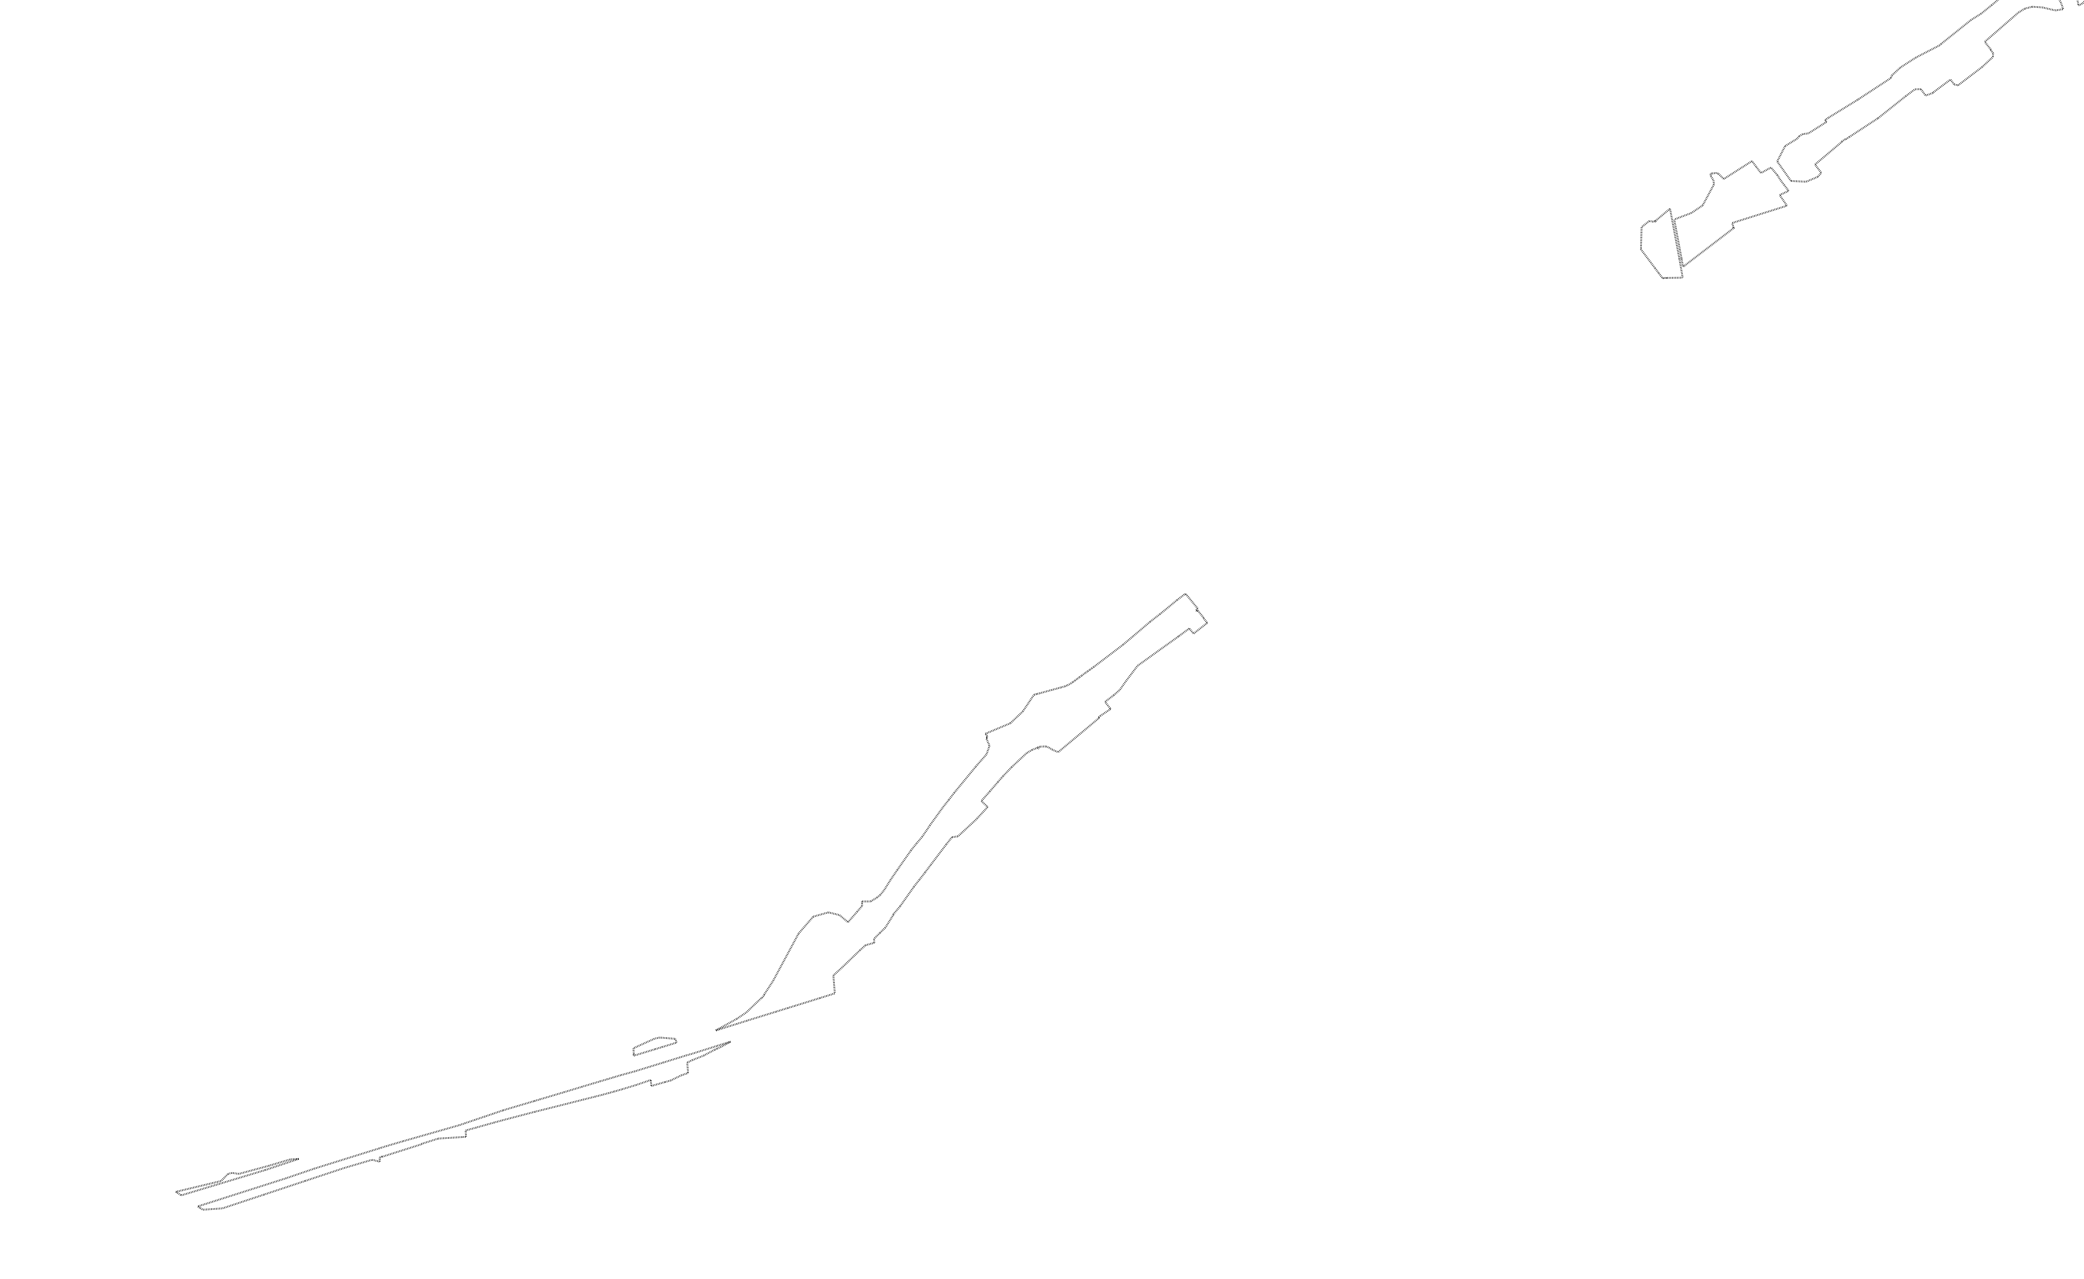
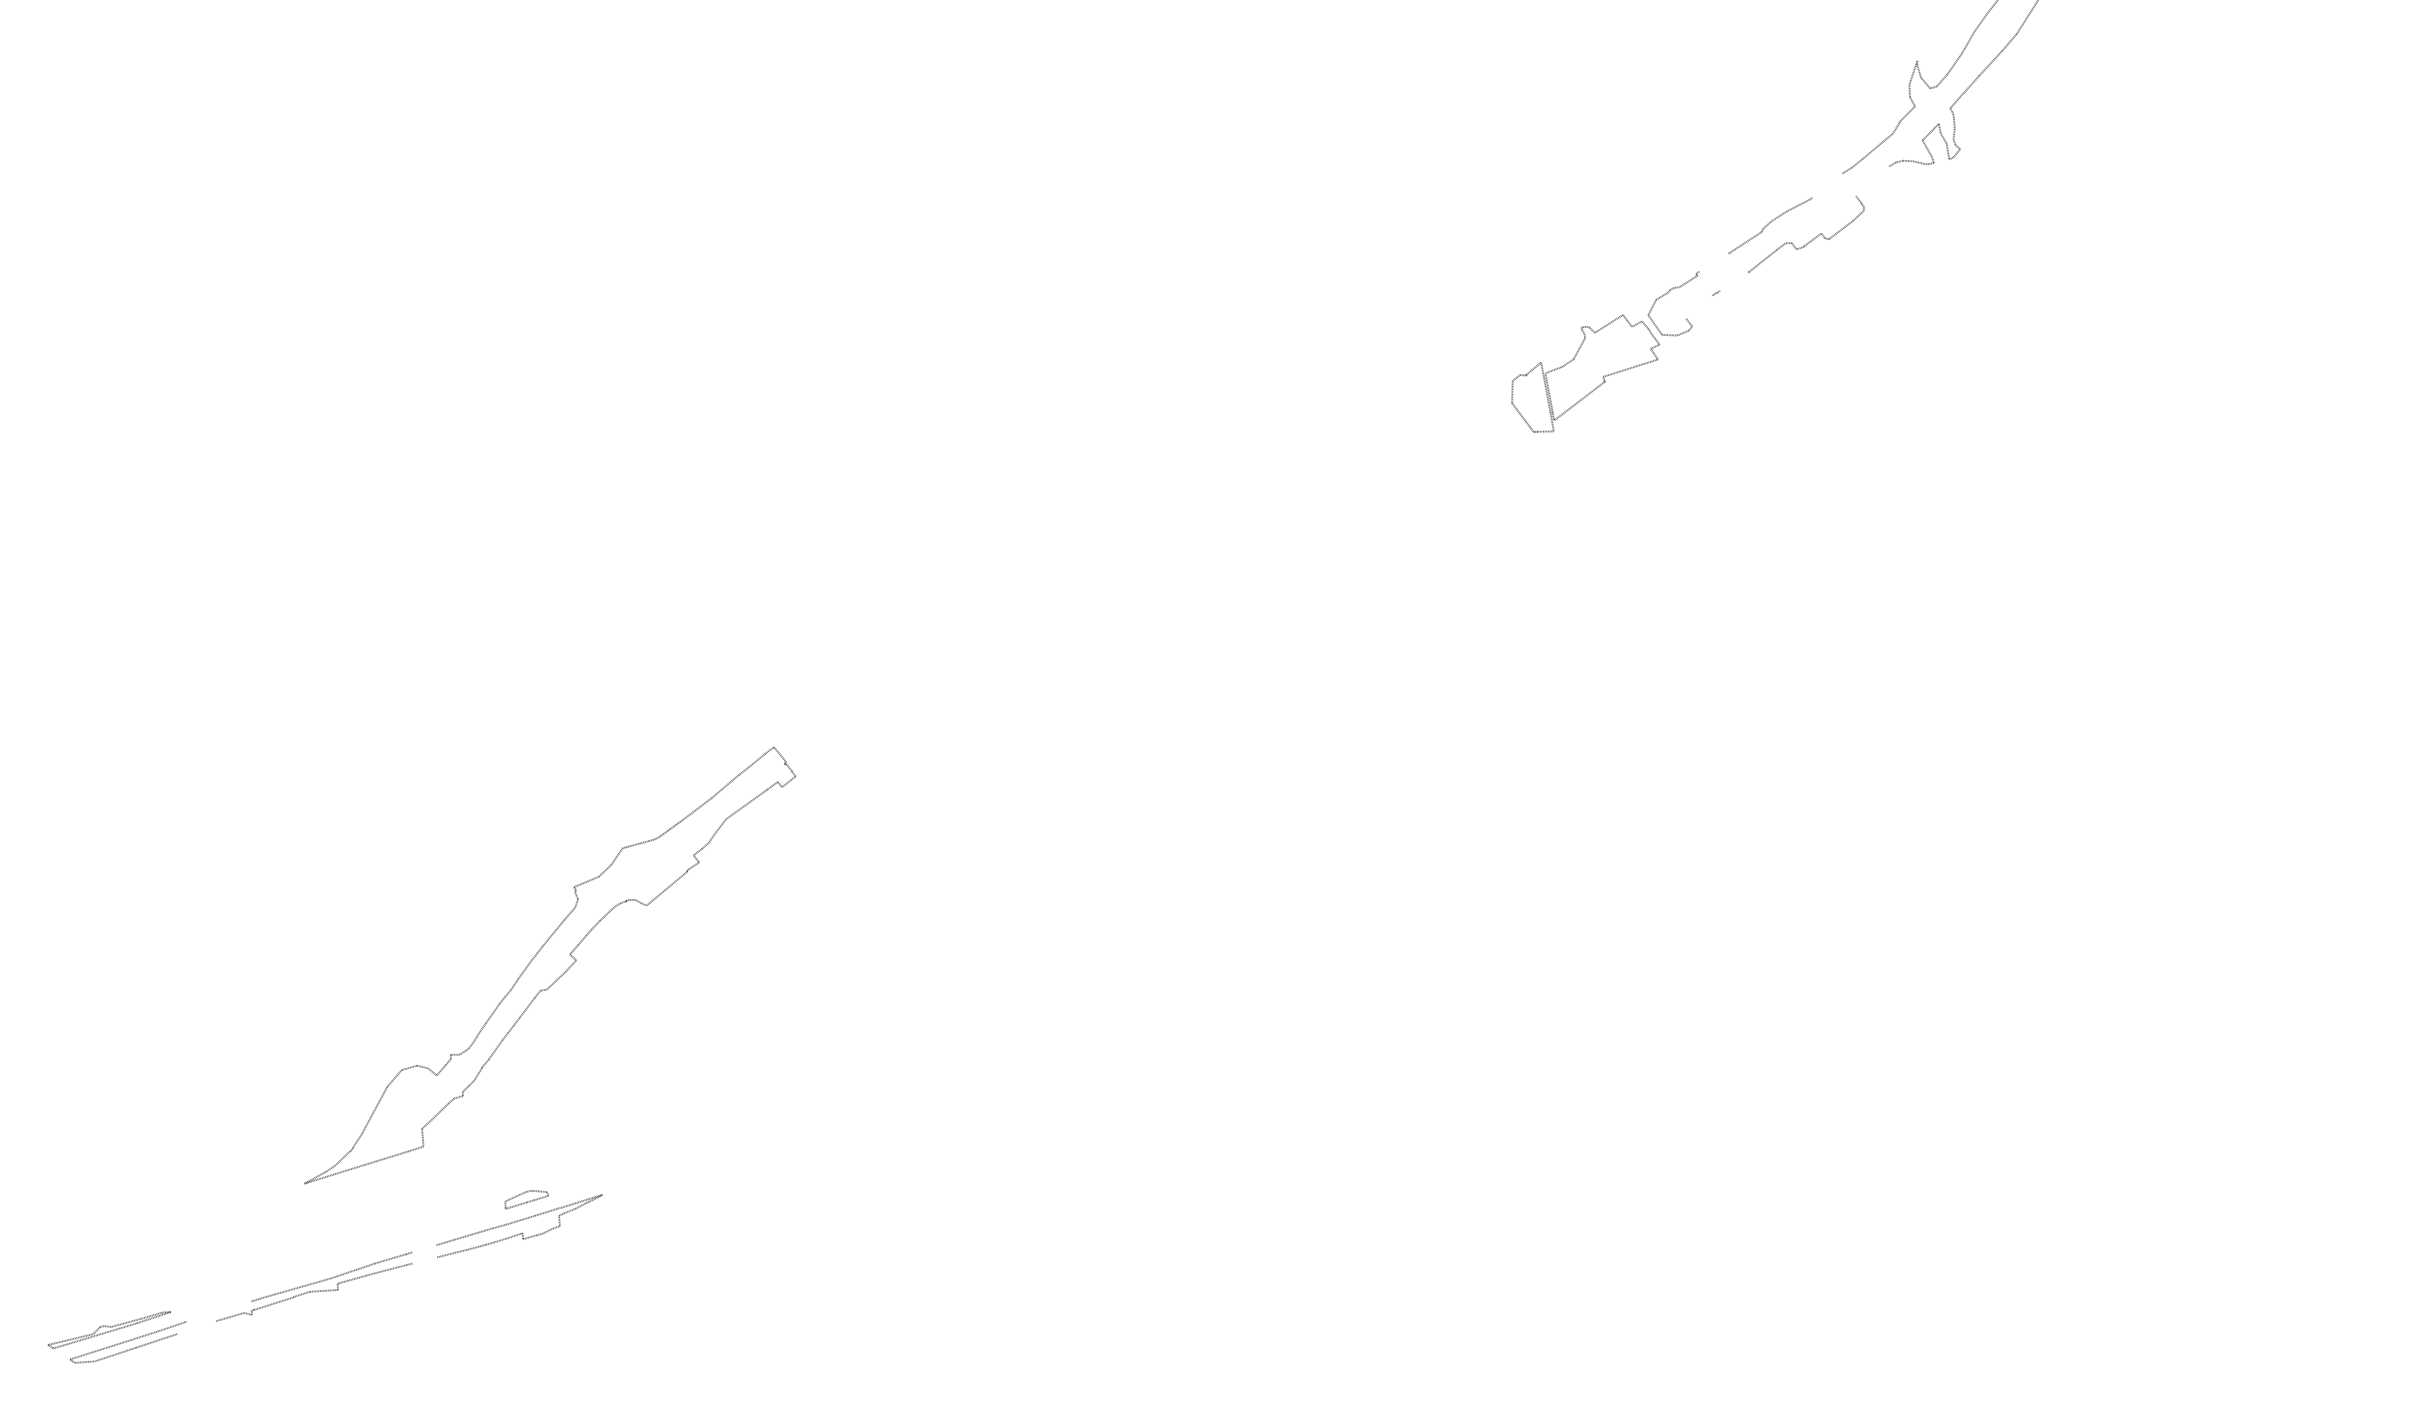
line: (2001, 26) -> (1872, 180), removed
line: (1956, 31) -> (1827, 185), removed
line: (1842, 108) -> (1713, 262), removed
line: (1863, 127) -> (1734, 281), removed
line: (1828, 152) -> (1699, 306), removed
part: (960, 812) -> (549, 965), moved
line: (552, 1095) -> (424, 1248), removed
line: (553, 1107) -> (425, 1260), removed
line: (346, 1158) -> (218, 1311), removed
line: (324, 1174) -> (196, 1327), removed

